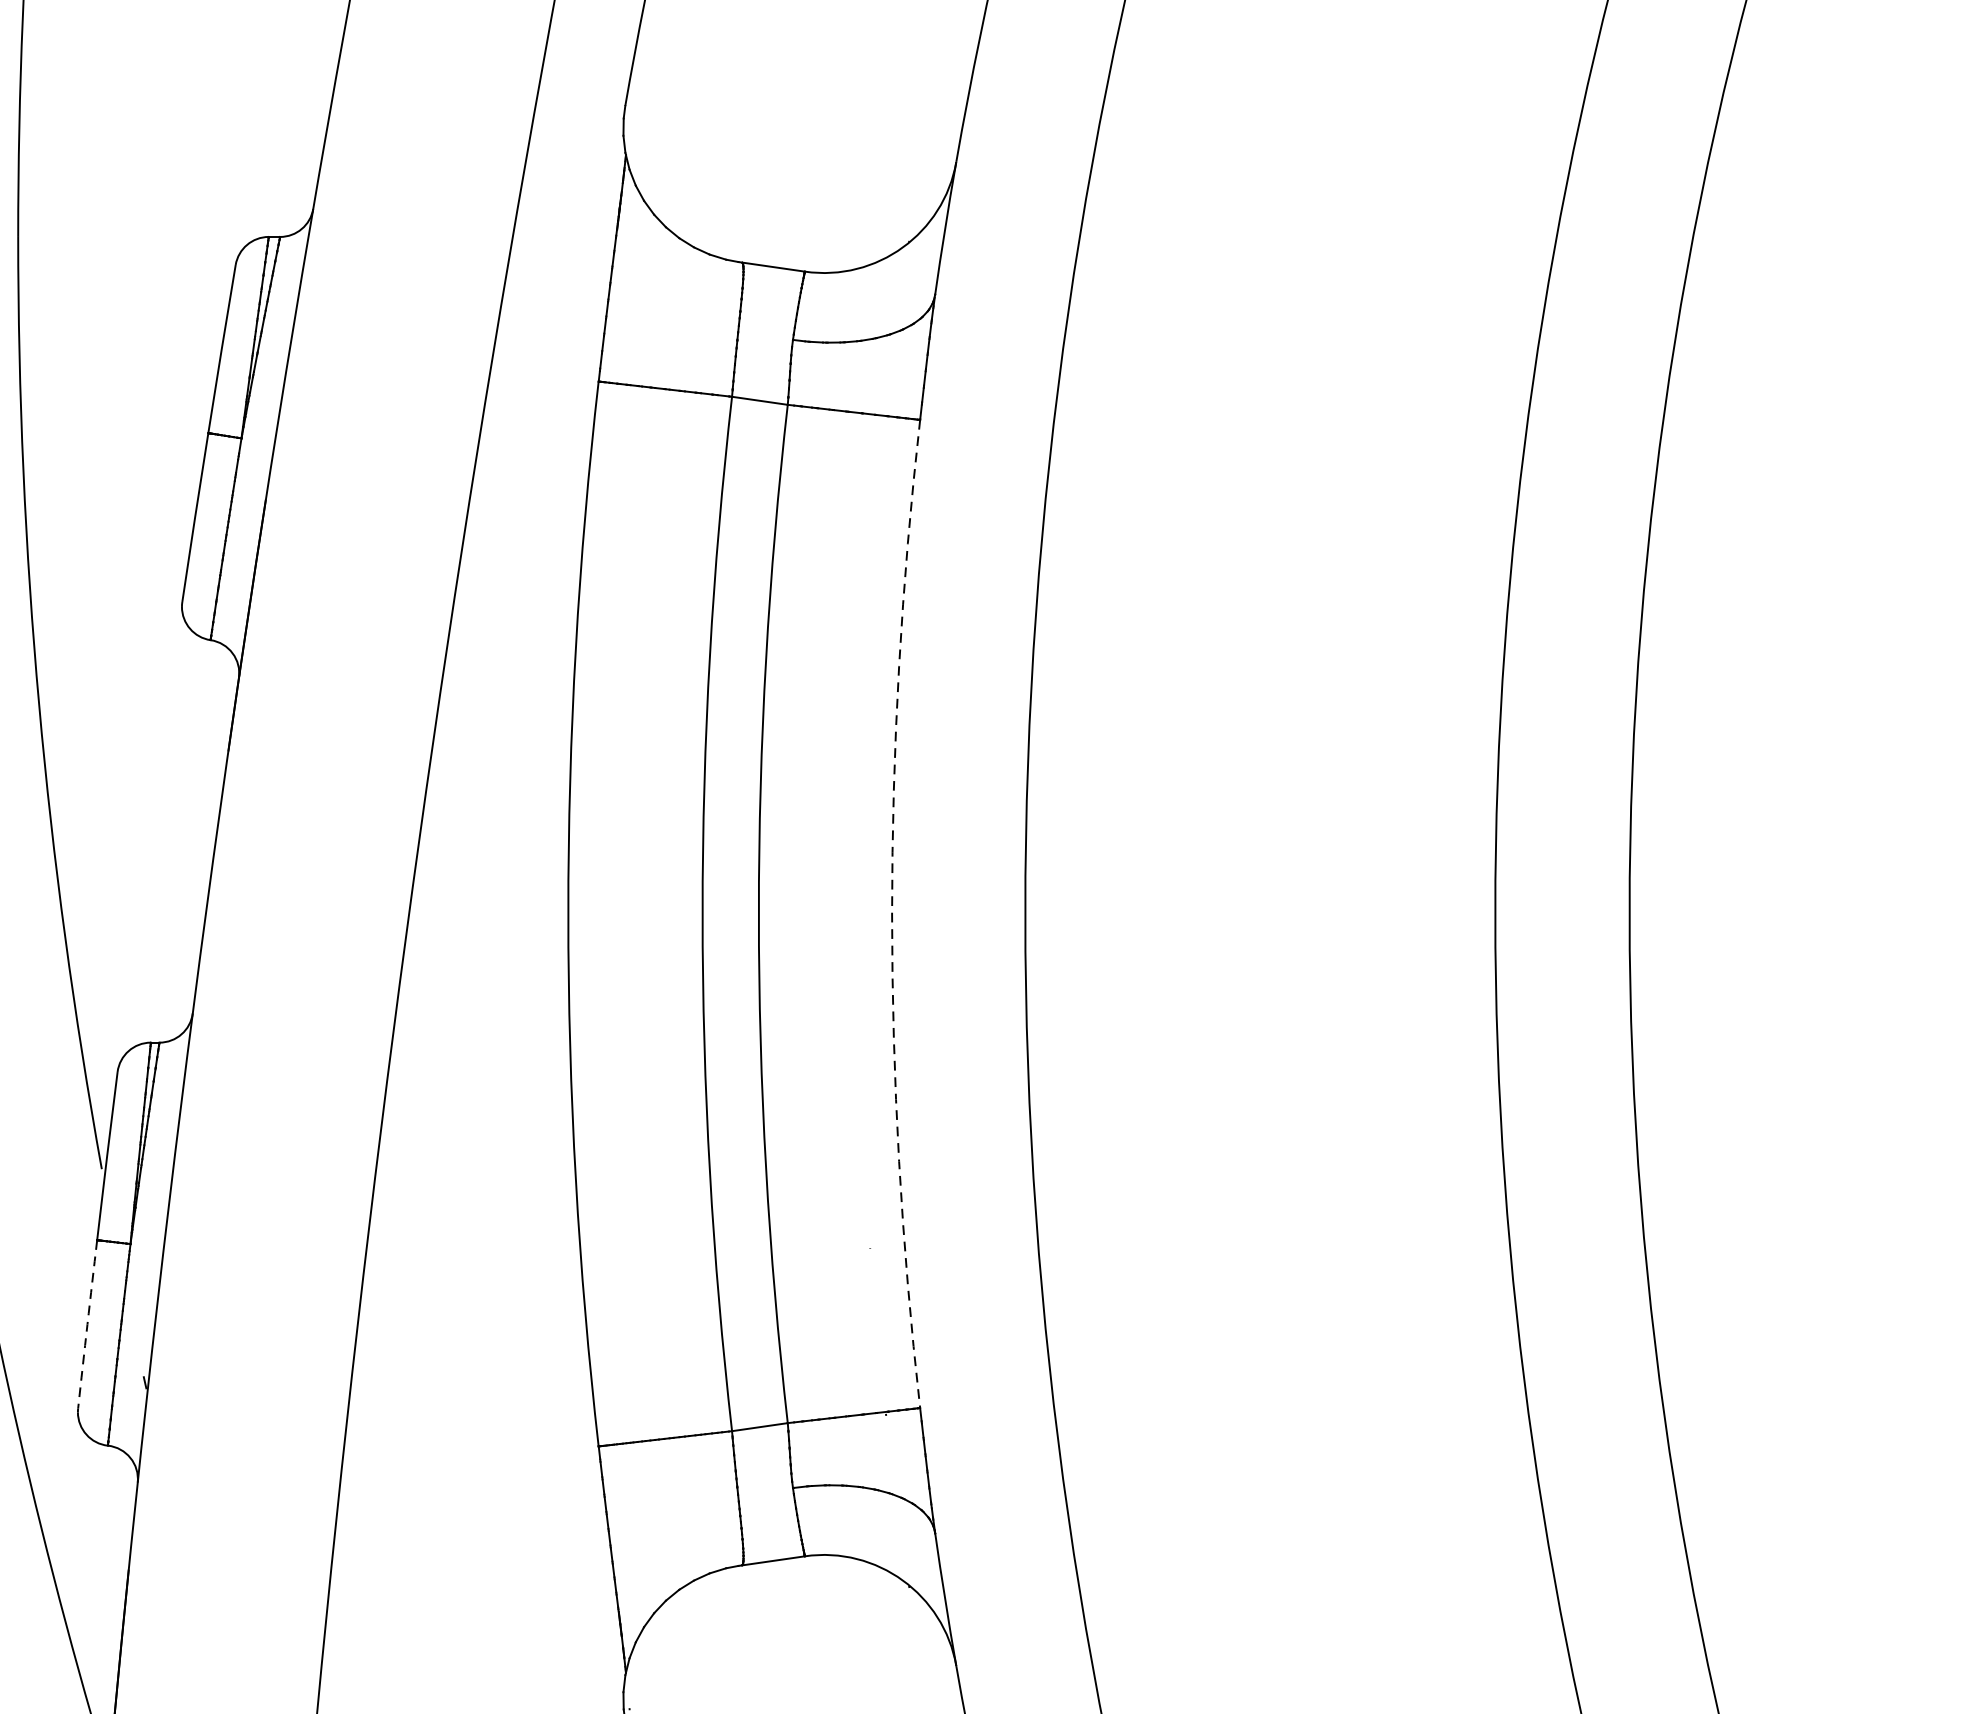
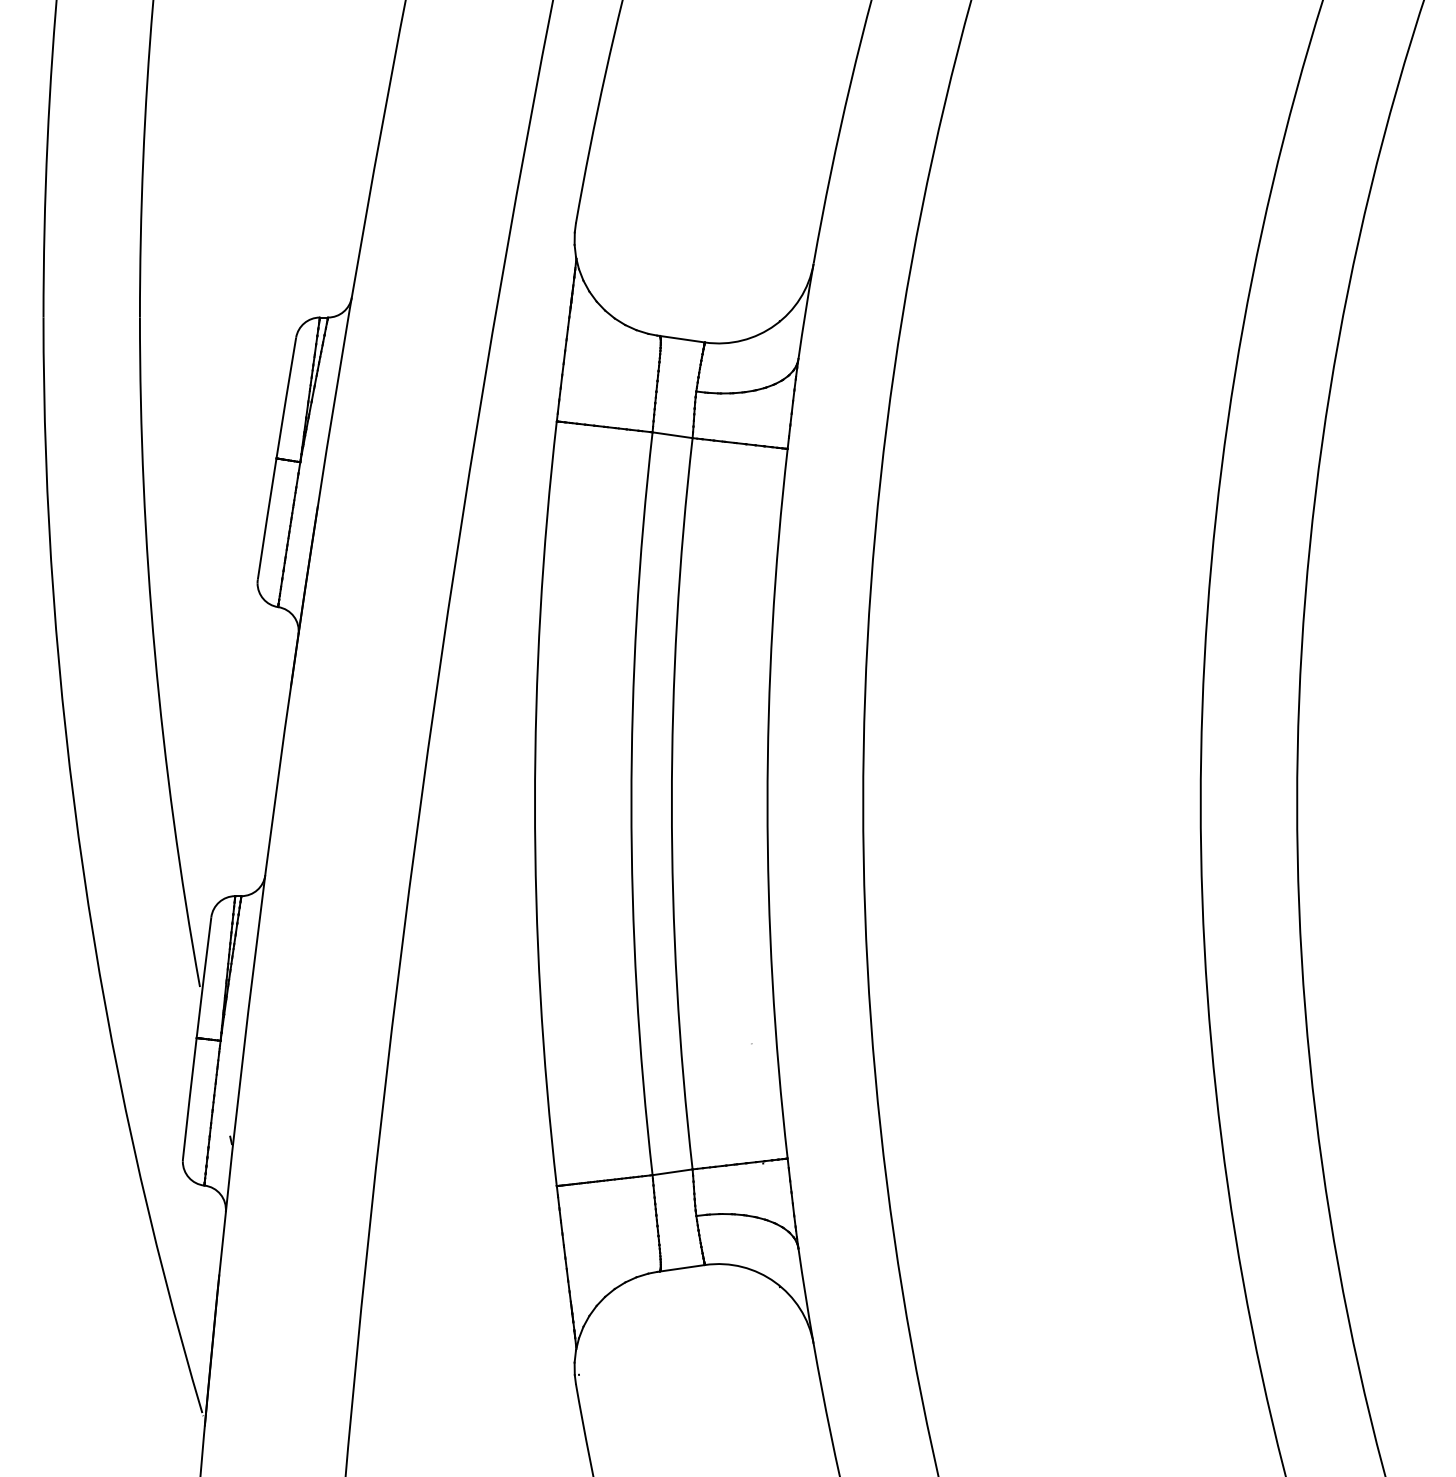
arc: (892, 913) -> (767, 803), dashed -> solid
arc: (87, 1324) -> (189, 1098), dashed -> solid

